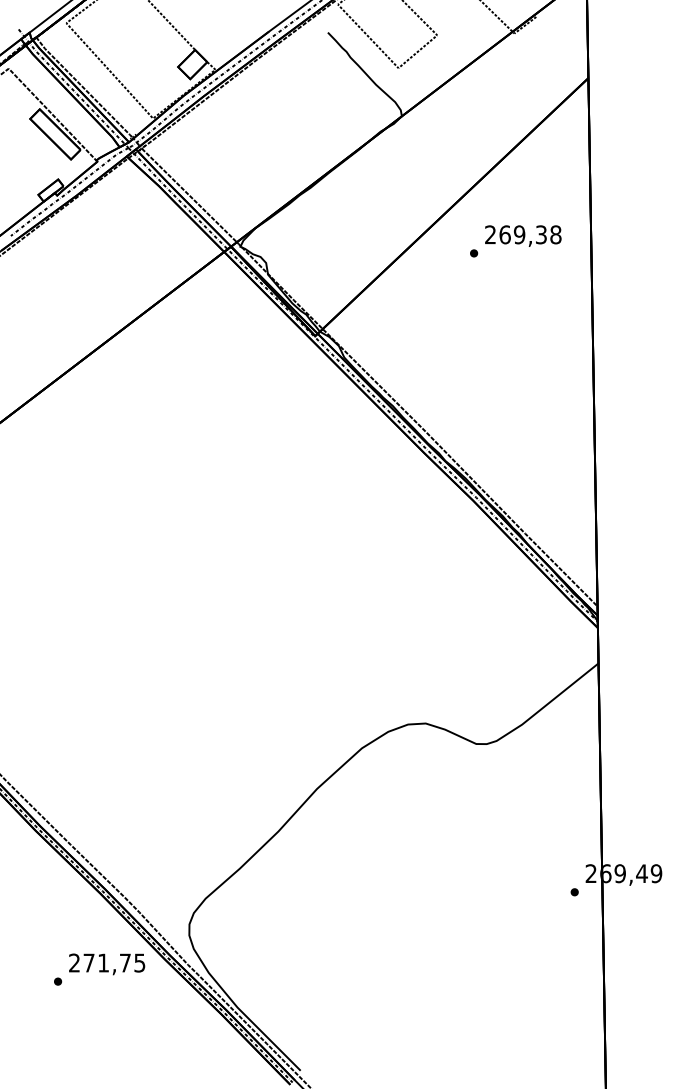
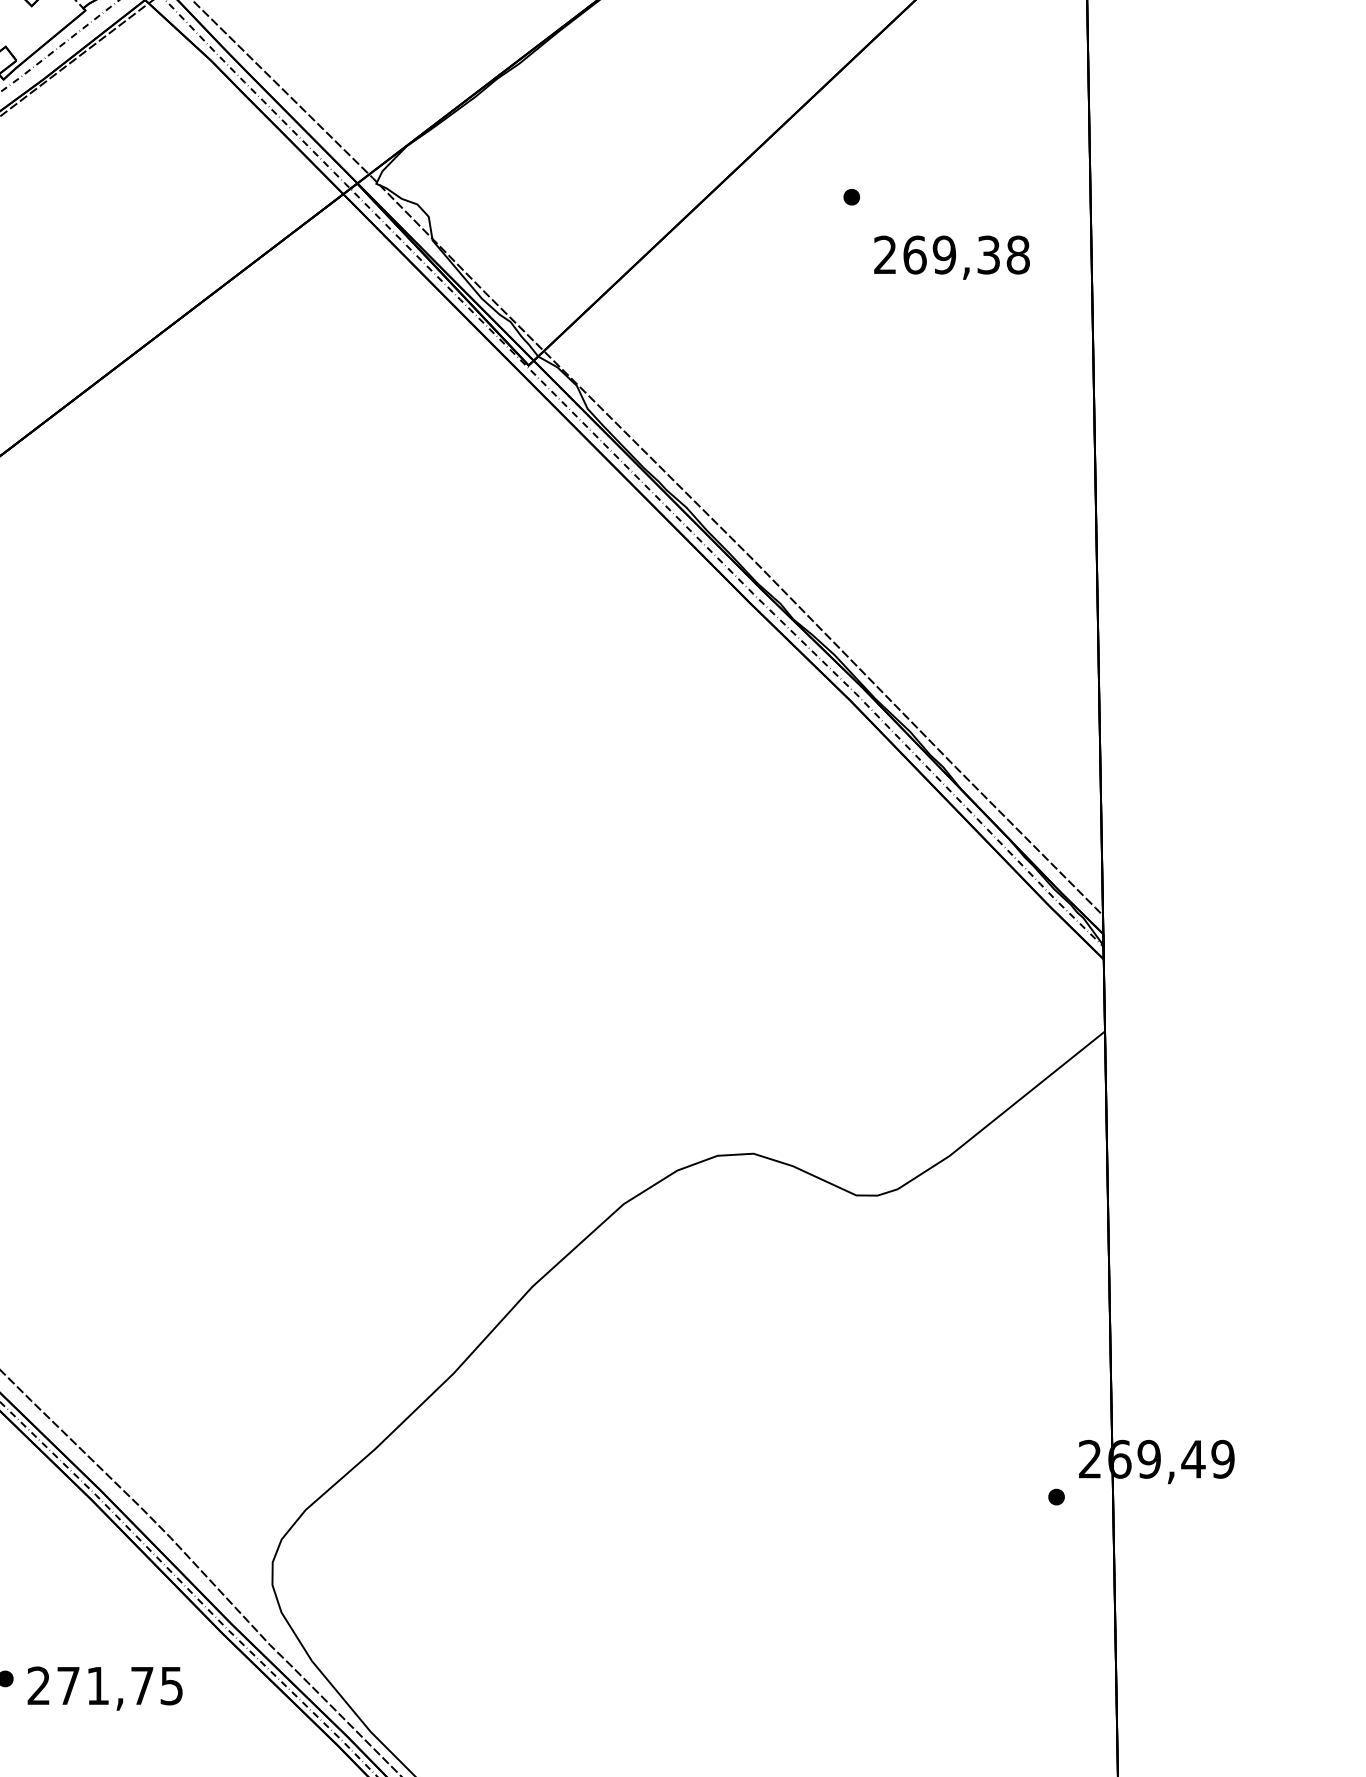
text: (523, 235) -> (952, 256), moved
text: (107, 964) -> (105, 1688), moved

